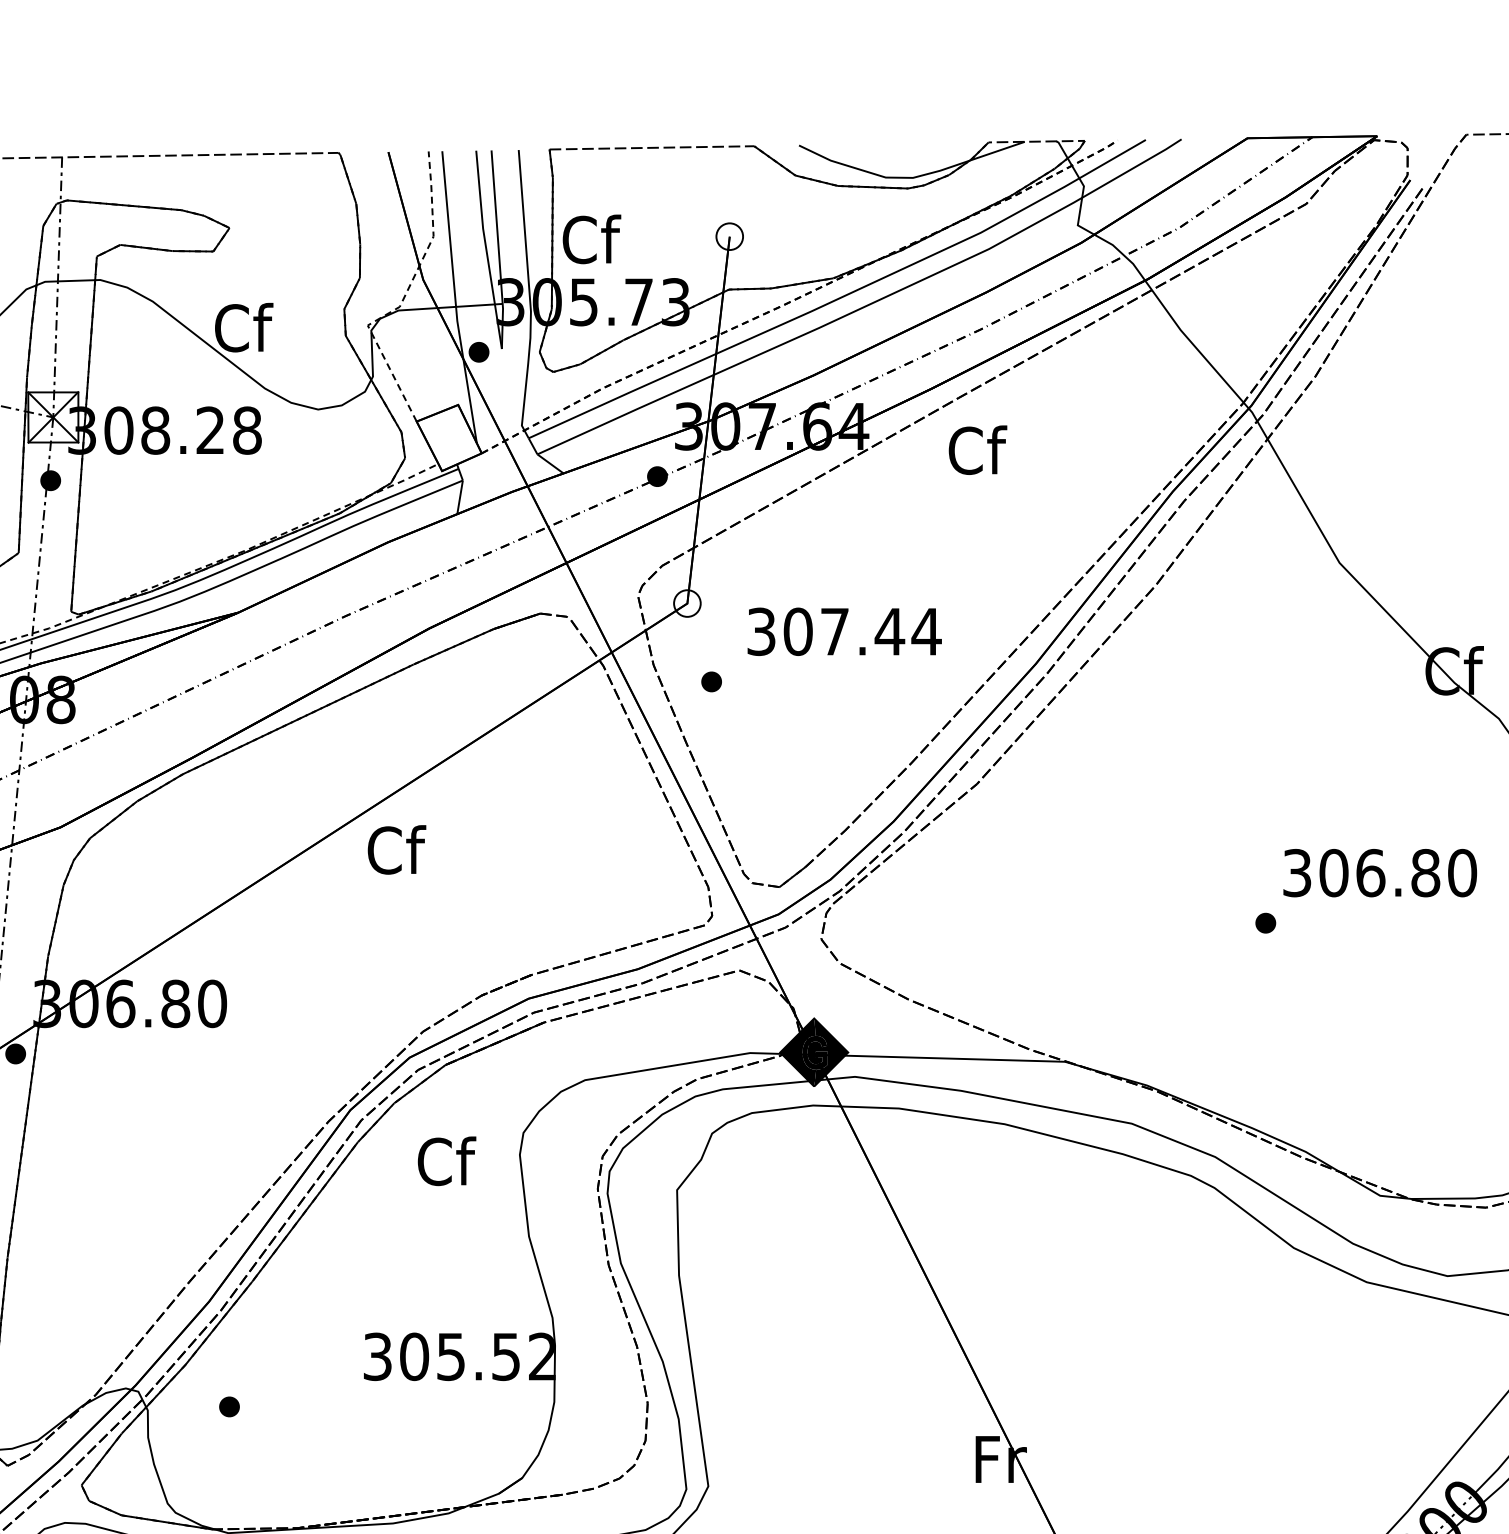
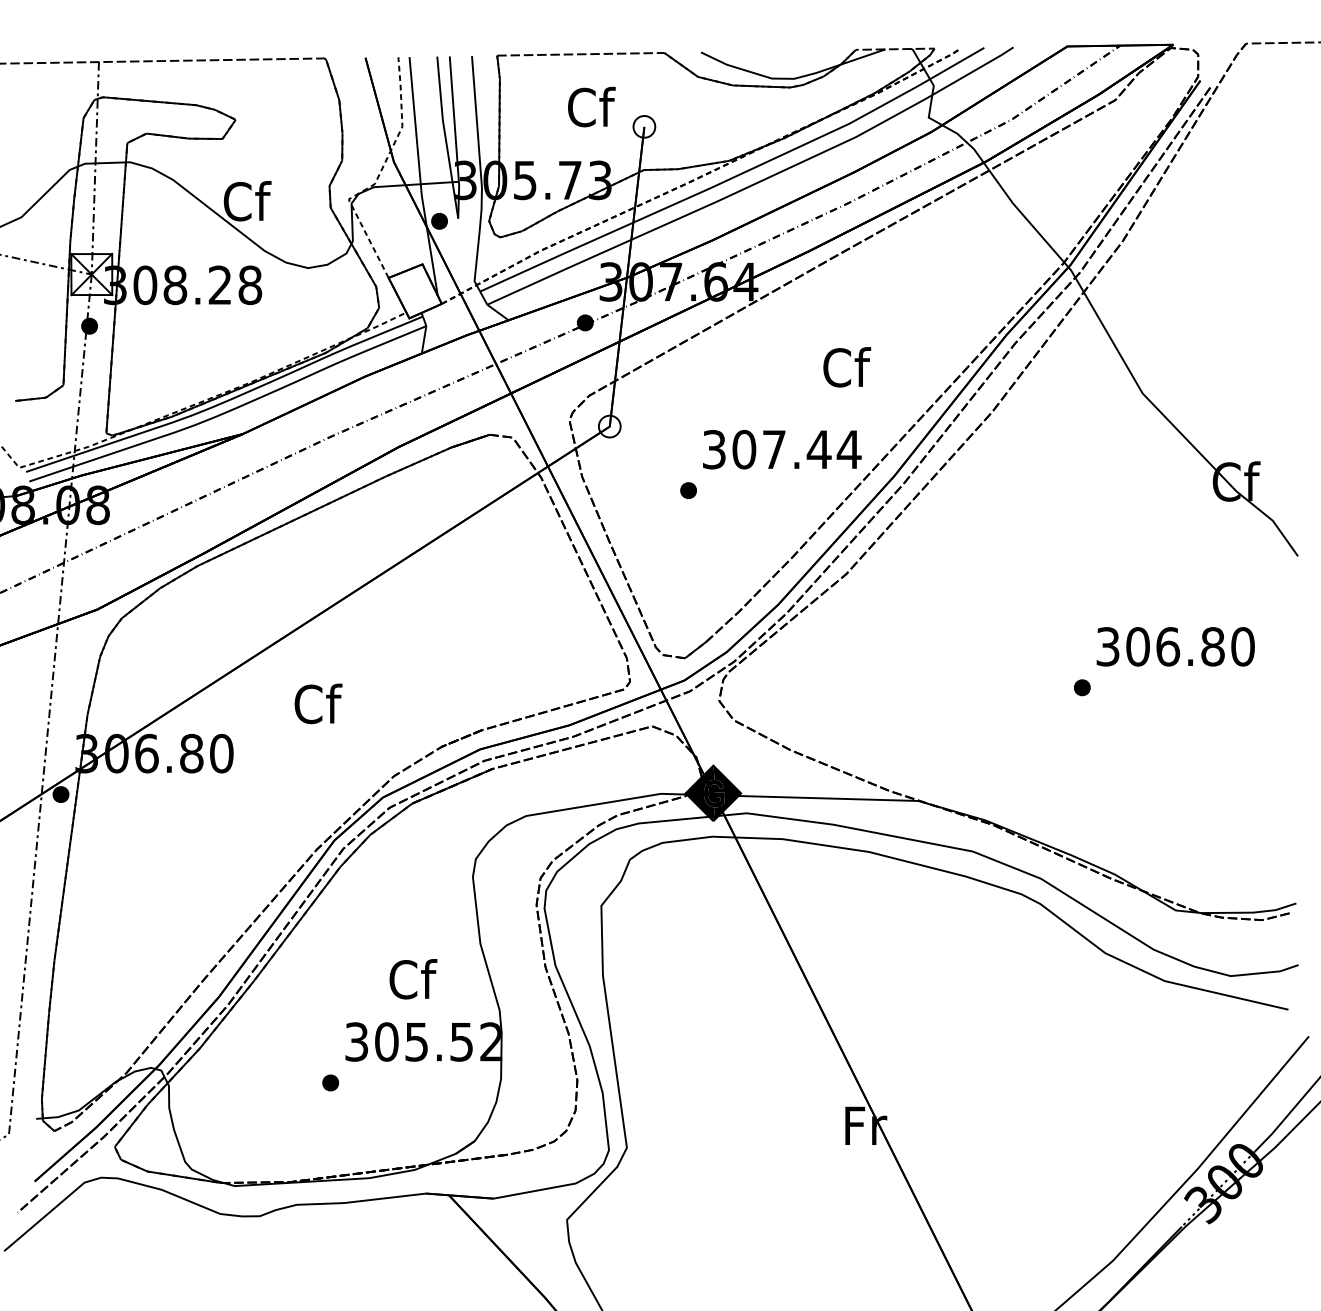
text: (591, 238) -> (591, 106), moved
text: (978, 450) -> (847, 367), moved
text: (844, 631) -> (782, 449), moved
part: (711, 681) -> (688, 490), moved
text: (396, 849) -> (318, 703), moved
text: (447, 1161) -> (413, 979), moved
part: (229, 1406) -> (330, 1082), moved

